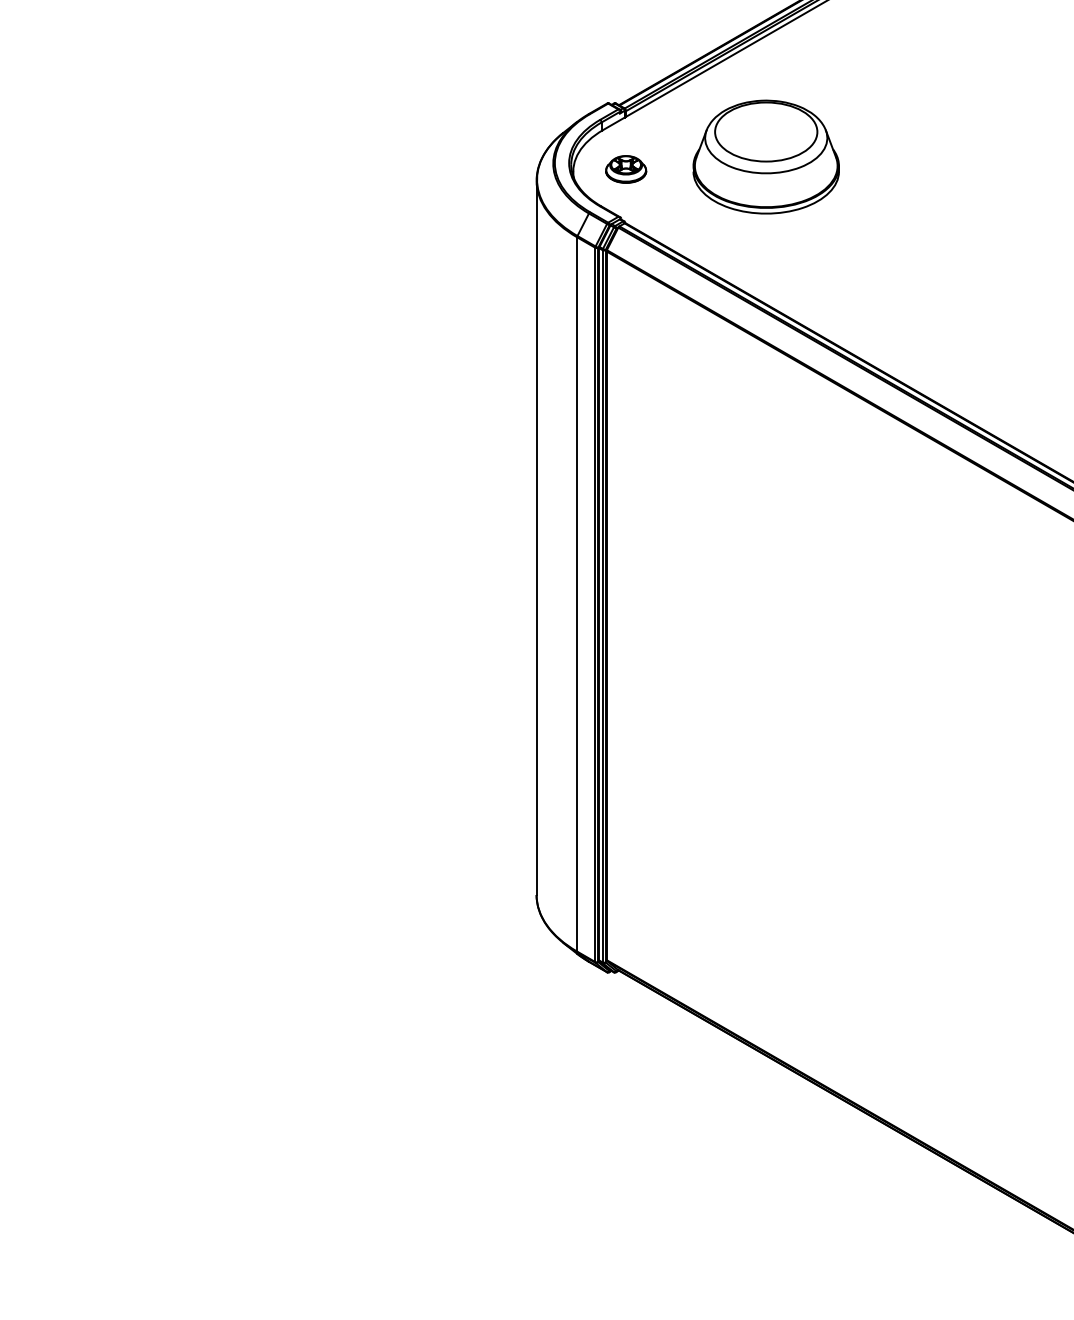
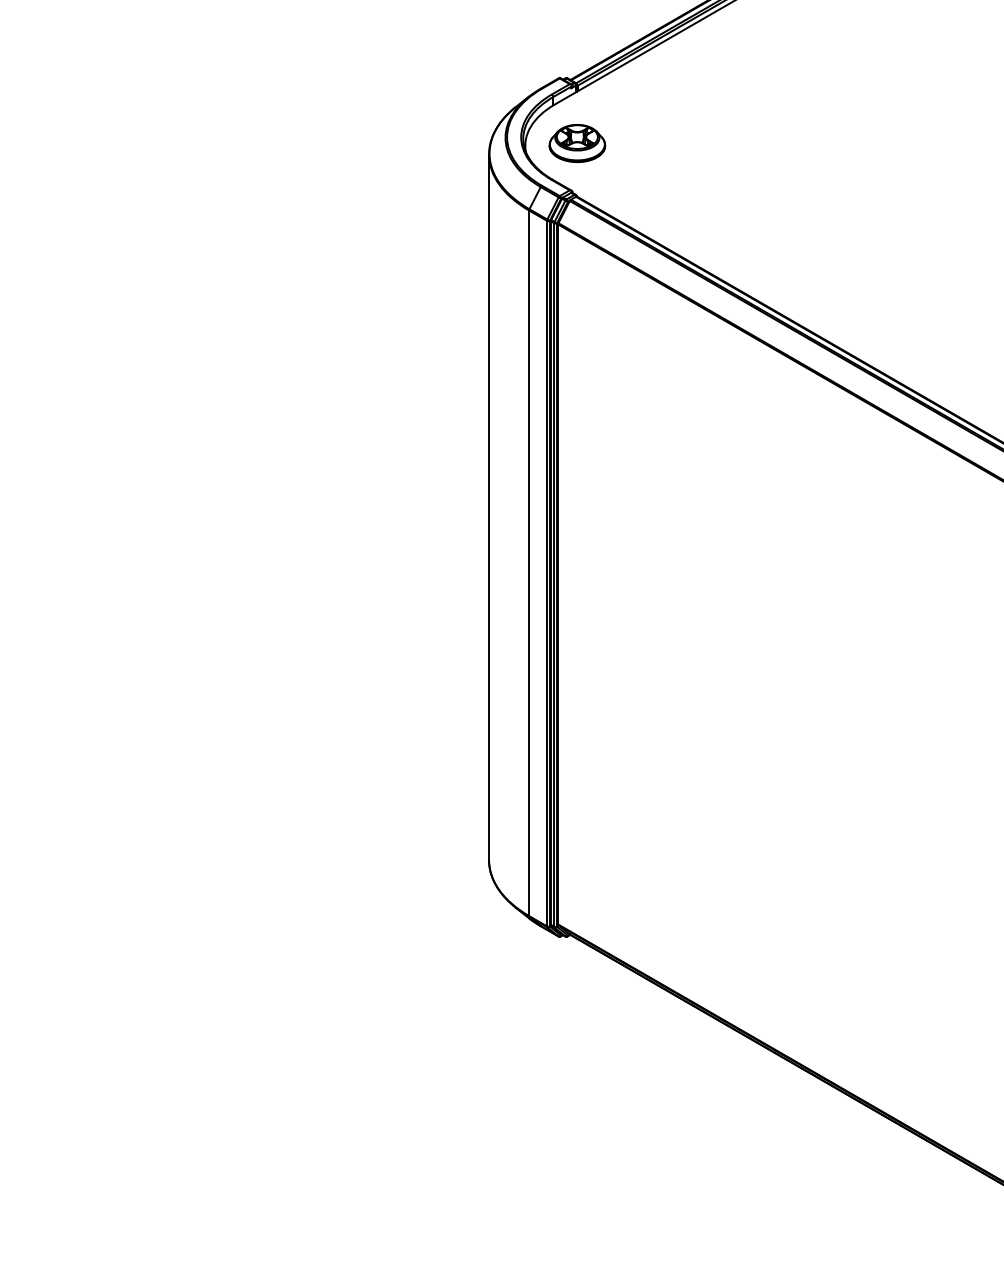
part: (765, 156) -> (715, 130), removed
part: (626, 169) -> (577, 143), size x1.4

